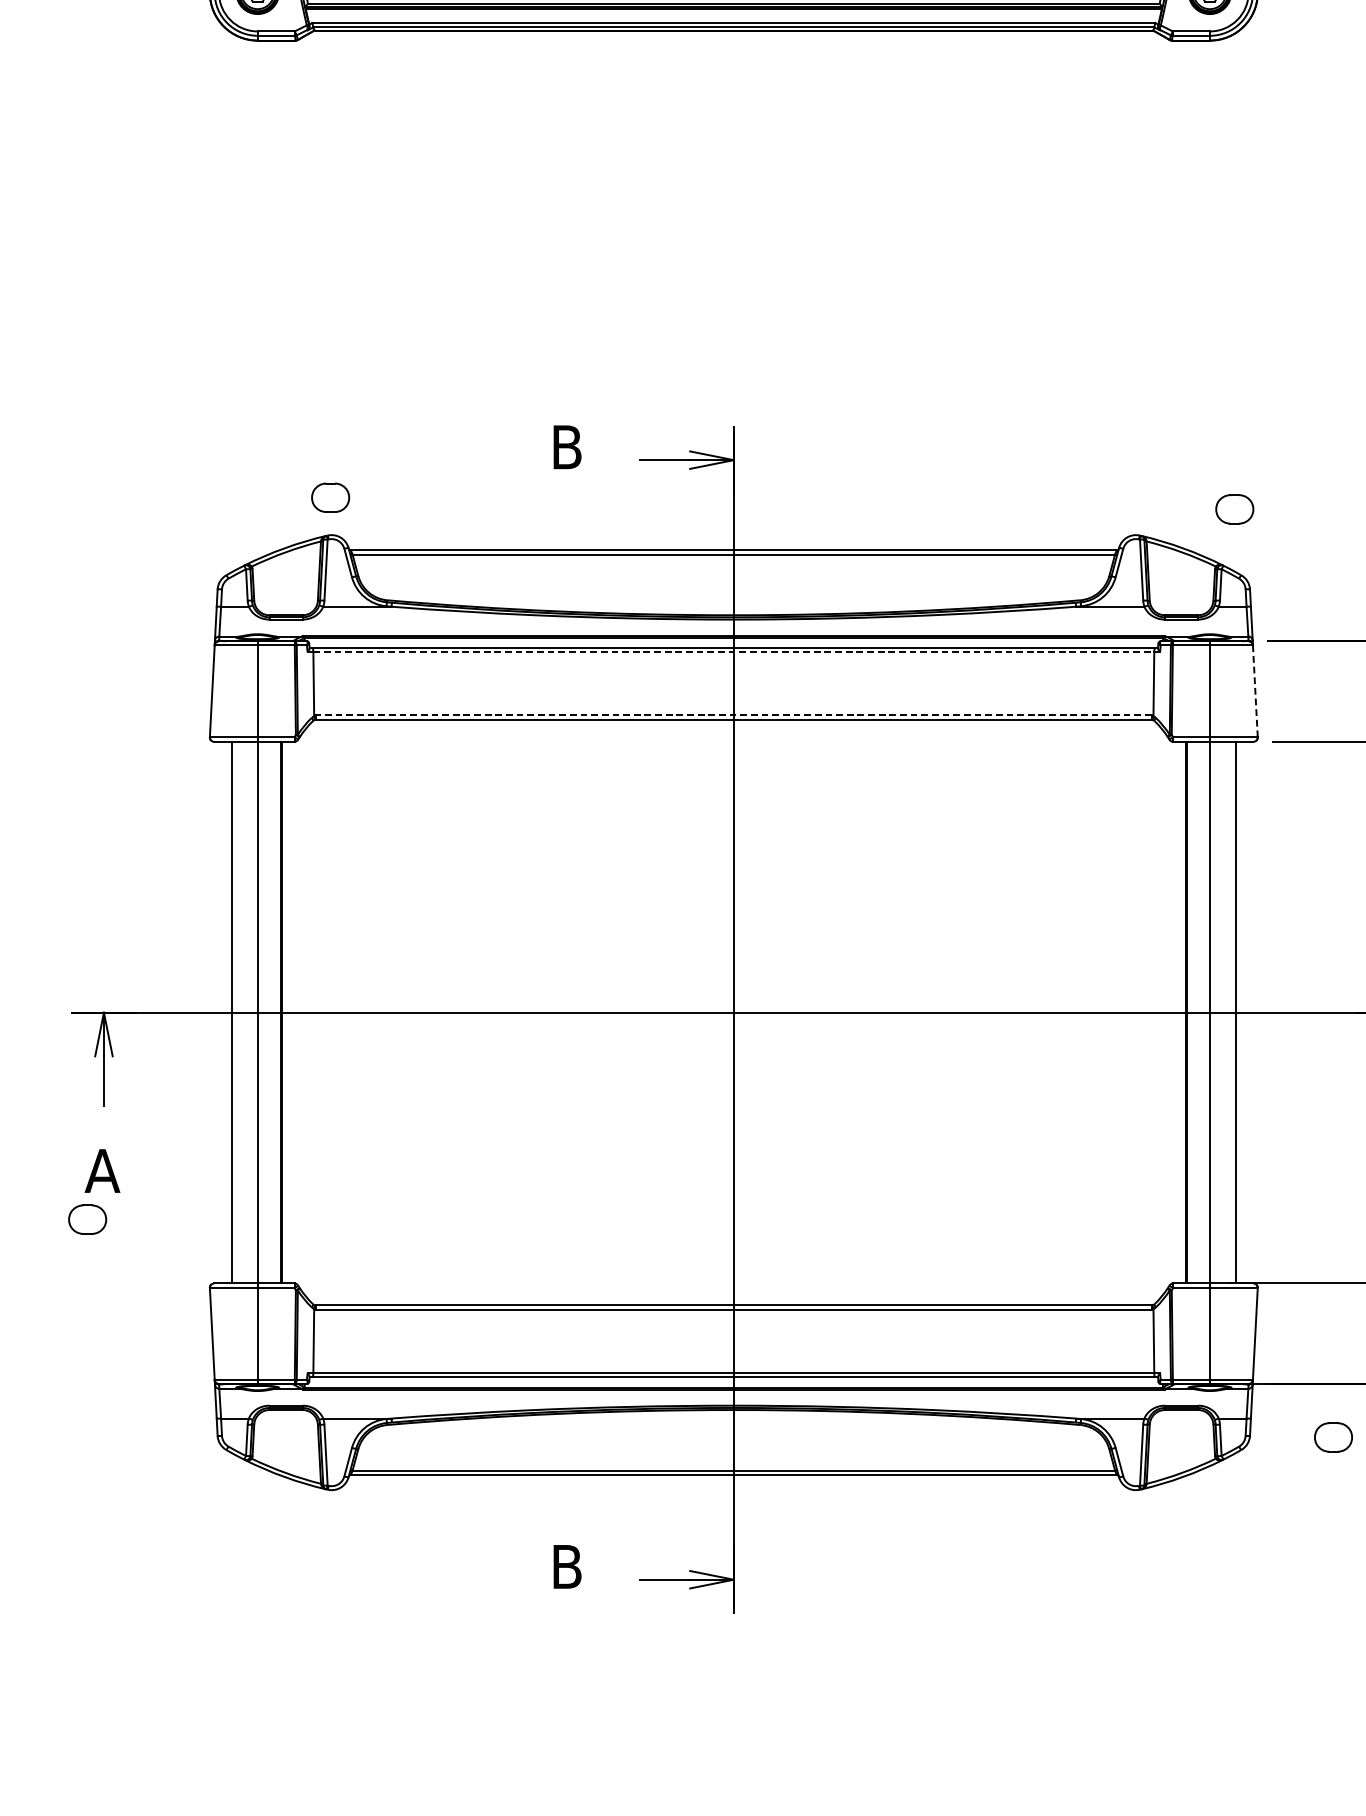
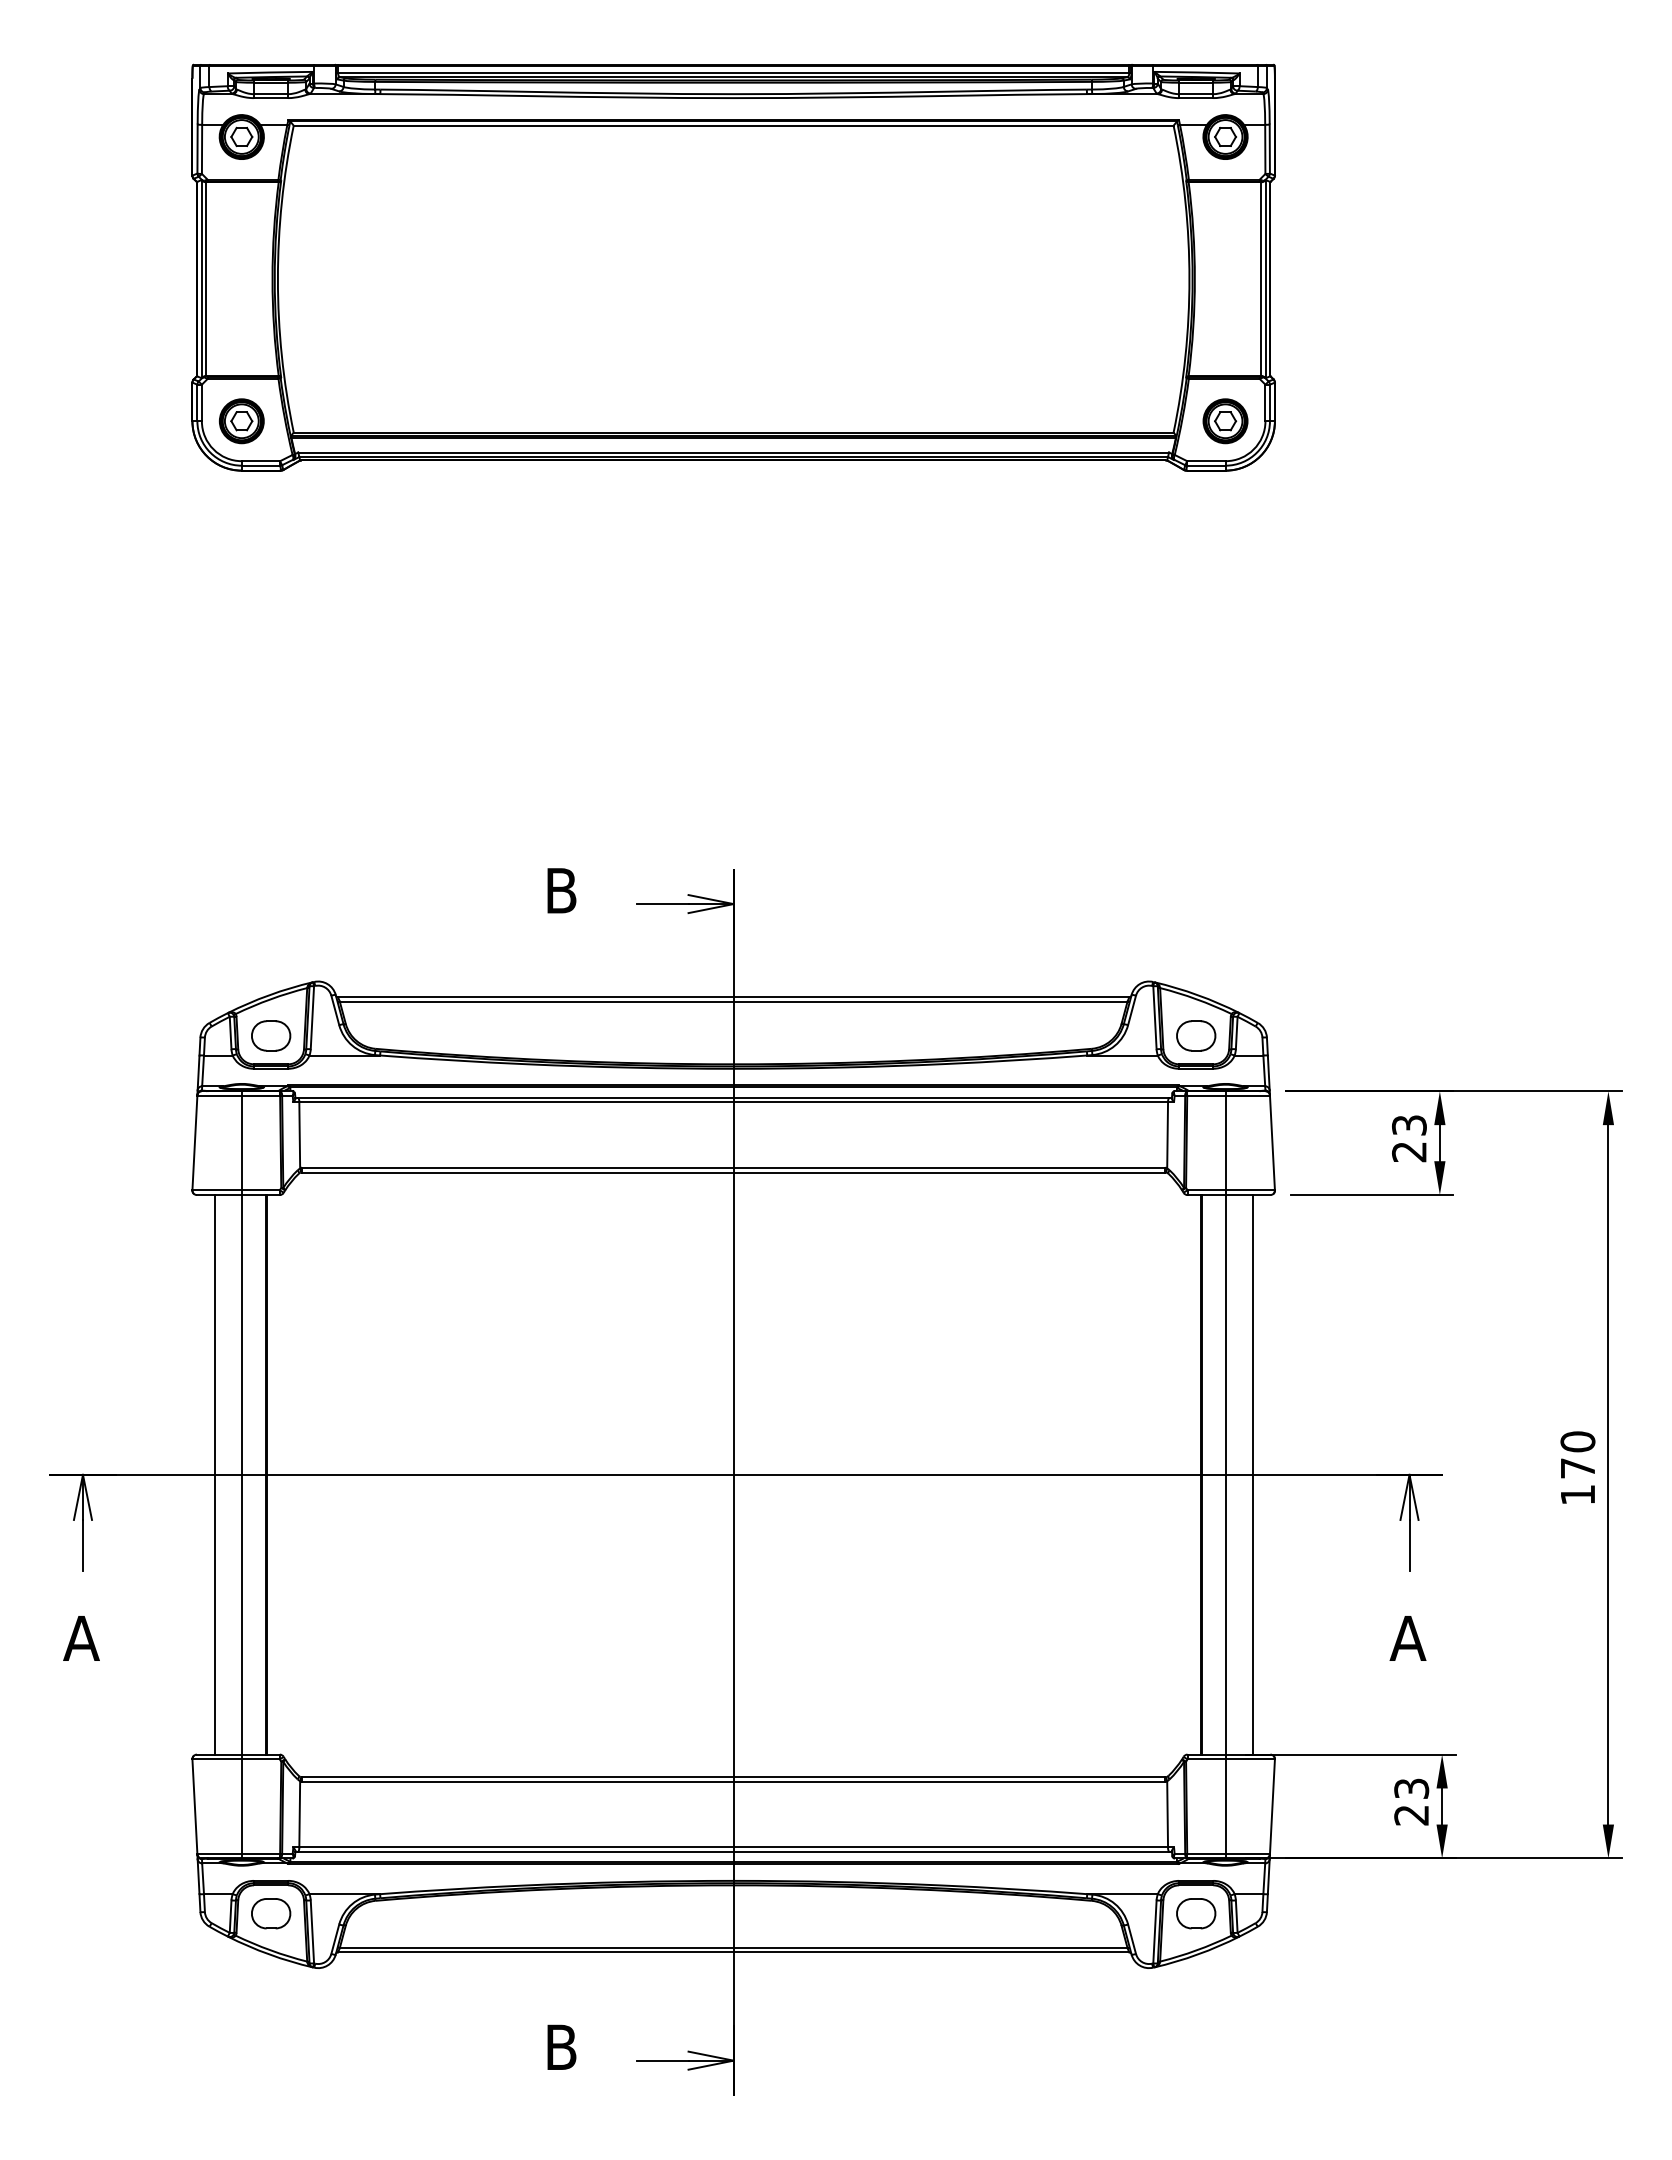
part: (330, 497) -> (271, 1035), moved
part: (1235, 508) -> (1196, 1035), moved
line: (734, 652) -> (734, 1102), dashed -> solid
line: (1255, 690) -> (1272, 1142), dashed -> solid
line: (733, 715) -> (733, 1167), dashed -> solid
part: (87, 1219) -> (271, 1913), moved
part: (1333, 1437) -> (1196, 1913), moved

